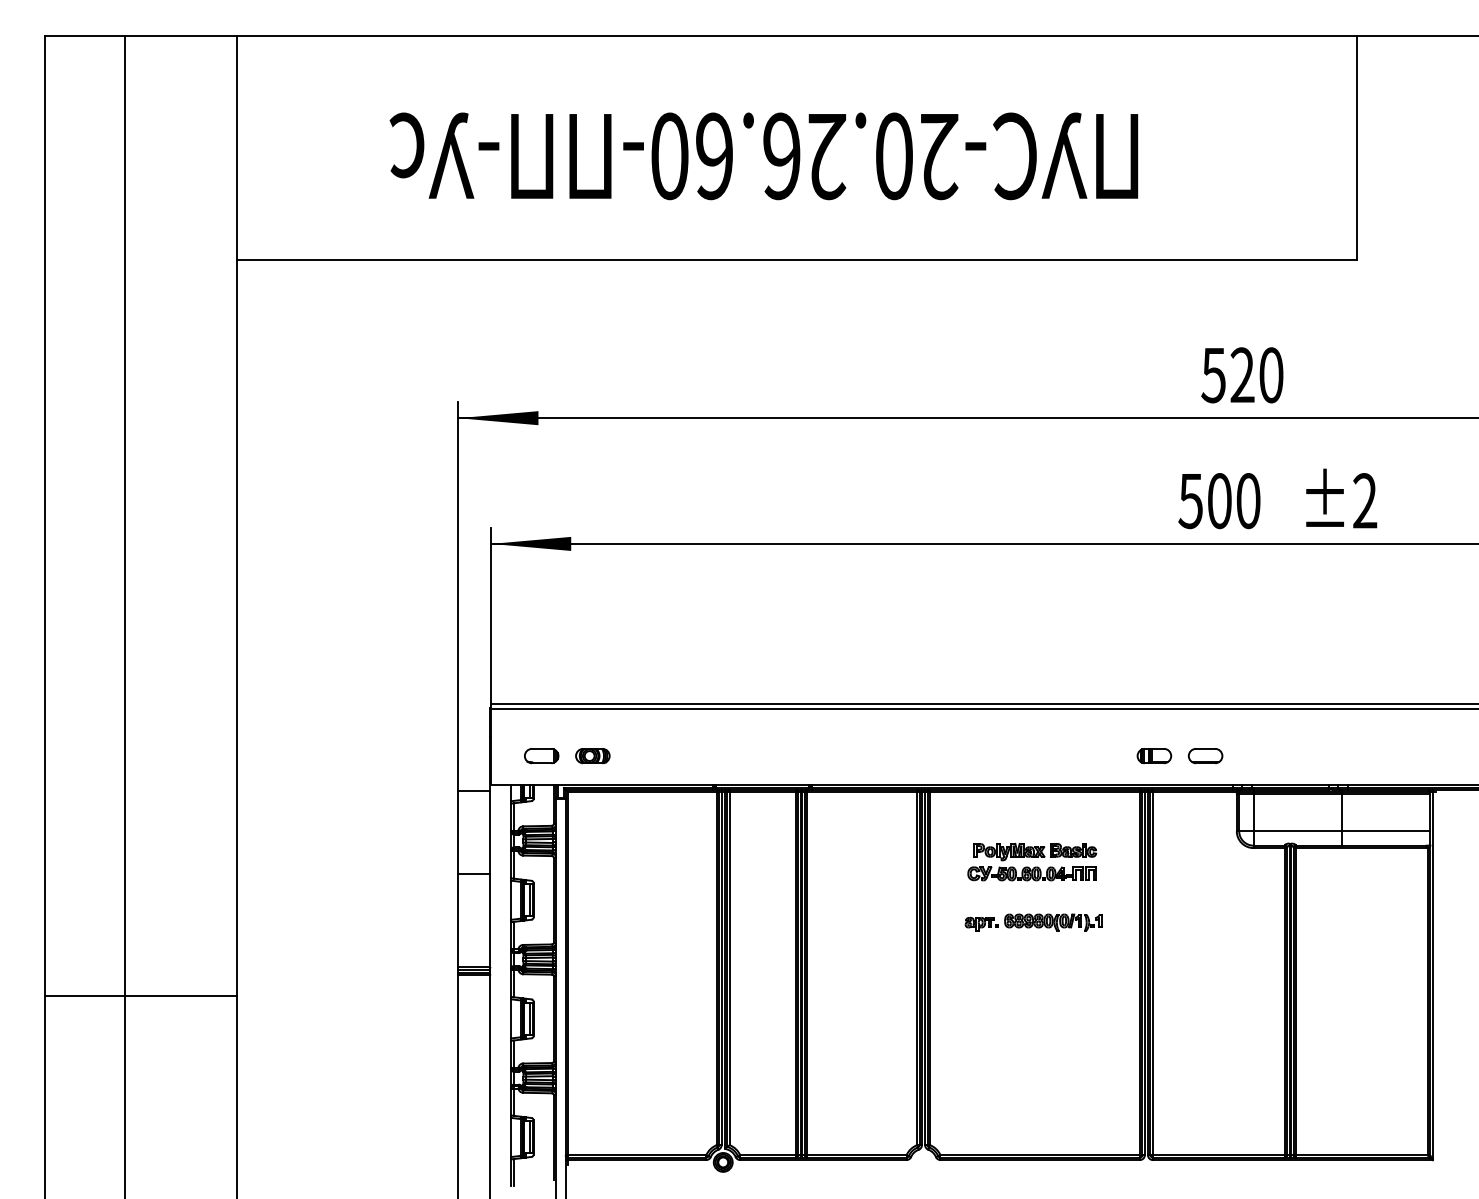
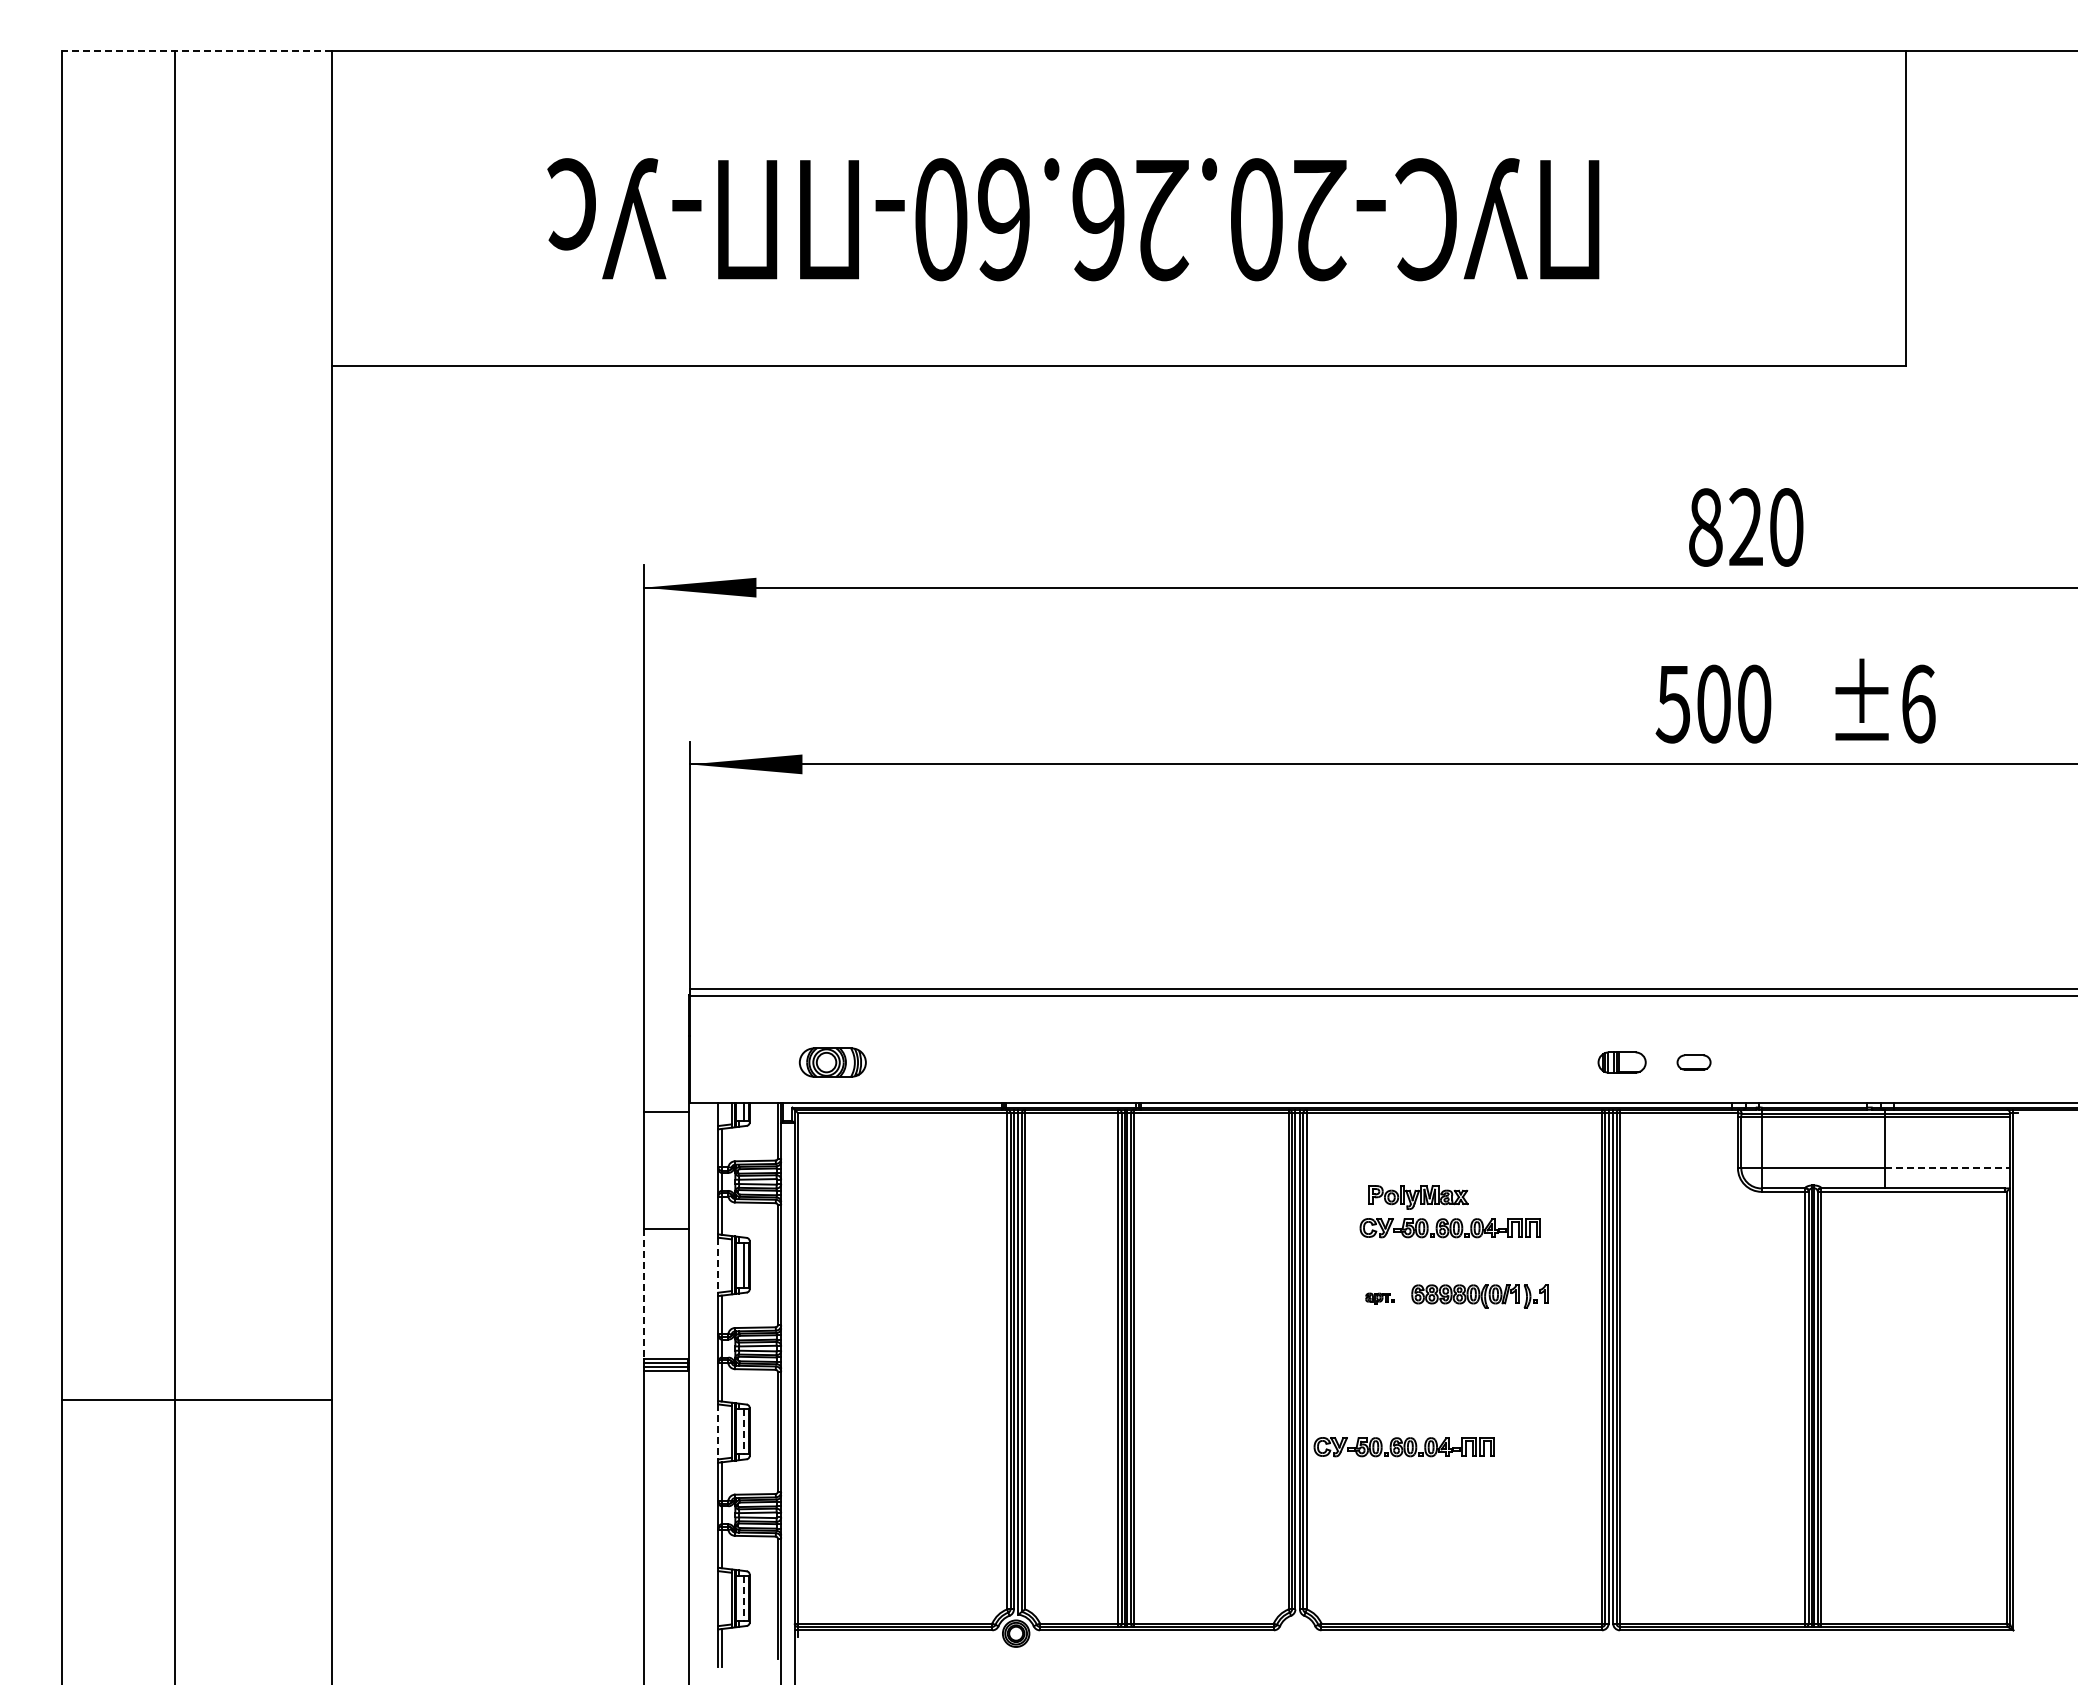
line: (140, 35) -> (197, 50), solid -> dashed
text: (1213, 375) -> (1704, 527), 520 -> 820
text: (1365, 500) -> (1918, 703), ±2 -> ±6
part: (541, 756) -> (760, 1062), removed
part: (592, 756) -> (832, 1062), size x1.4
part: (1205, 756) -> (1693, 1062), size x0.7
line: (1386, 831) -> (1948, 1168), solid -> dashed
part: (1073, 850) -> (1508, 1195), removed
line: (511, 900) -> (718, 1265), solid -> dashed
line: (458, 921) -> (644, 1294), solid -> dashed
part: (981, 923) -> (1379, 1298), size x0.6
line: (511, 1018) -> (718, 1431), solid -> dashed
line: (529, 1019) -> (744, 1432), solid -> dashed
part: (998, 1029) -> (1403, 1447), added
line: (529, 1138) -> (744, 1599), solid -> dashed

